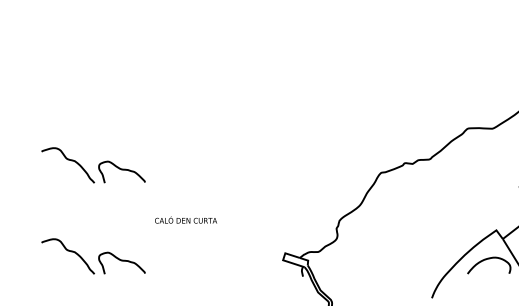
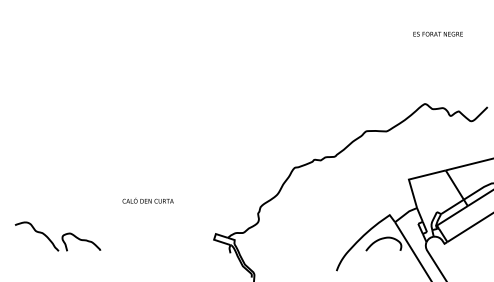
part: (92, 165) -> (57, 161), removed
text: (185, 219) -> (147, 200), moved

